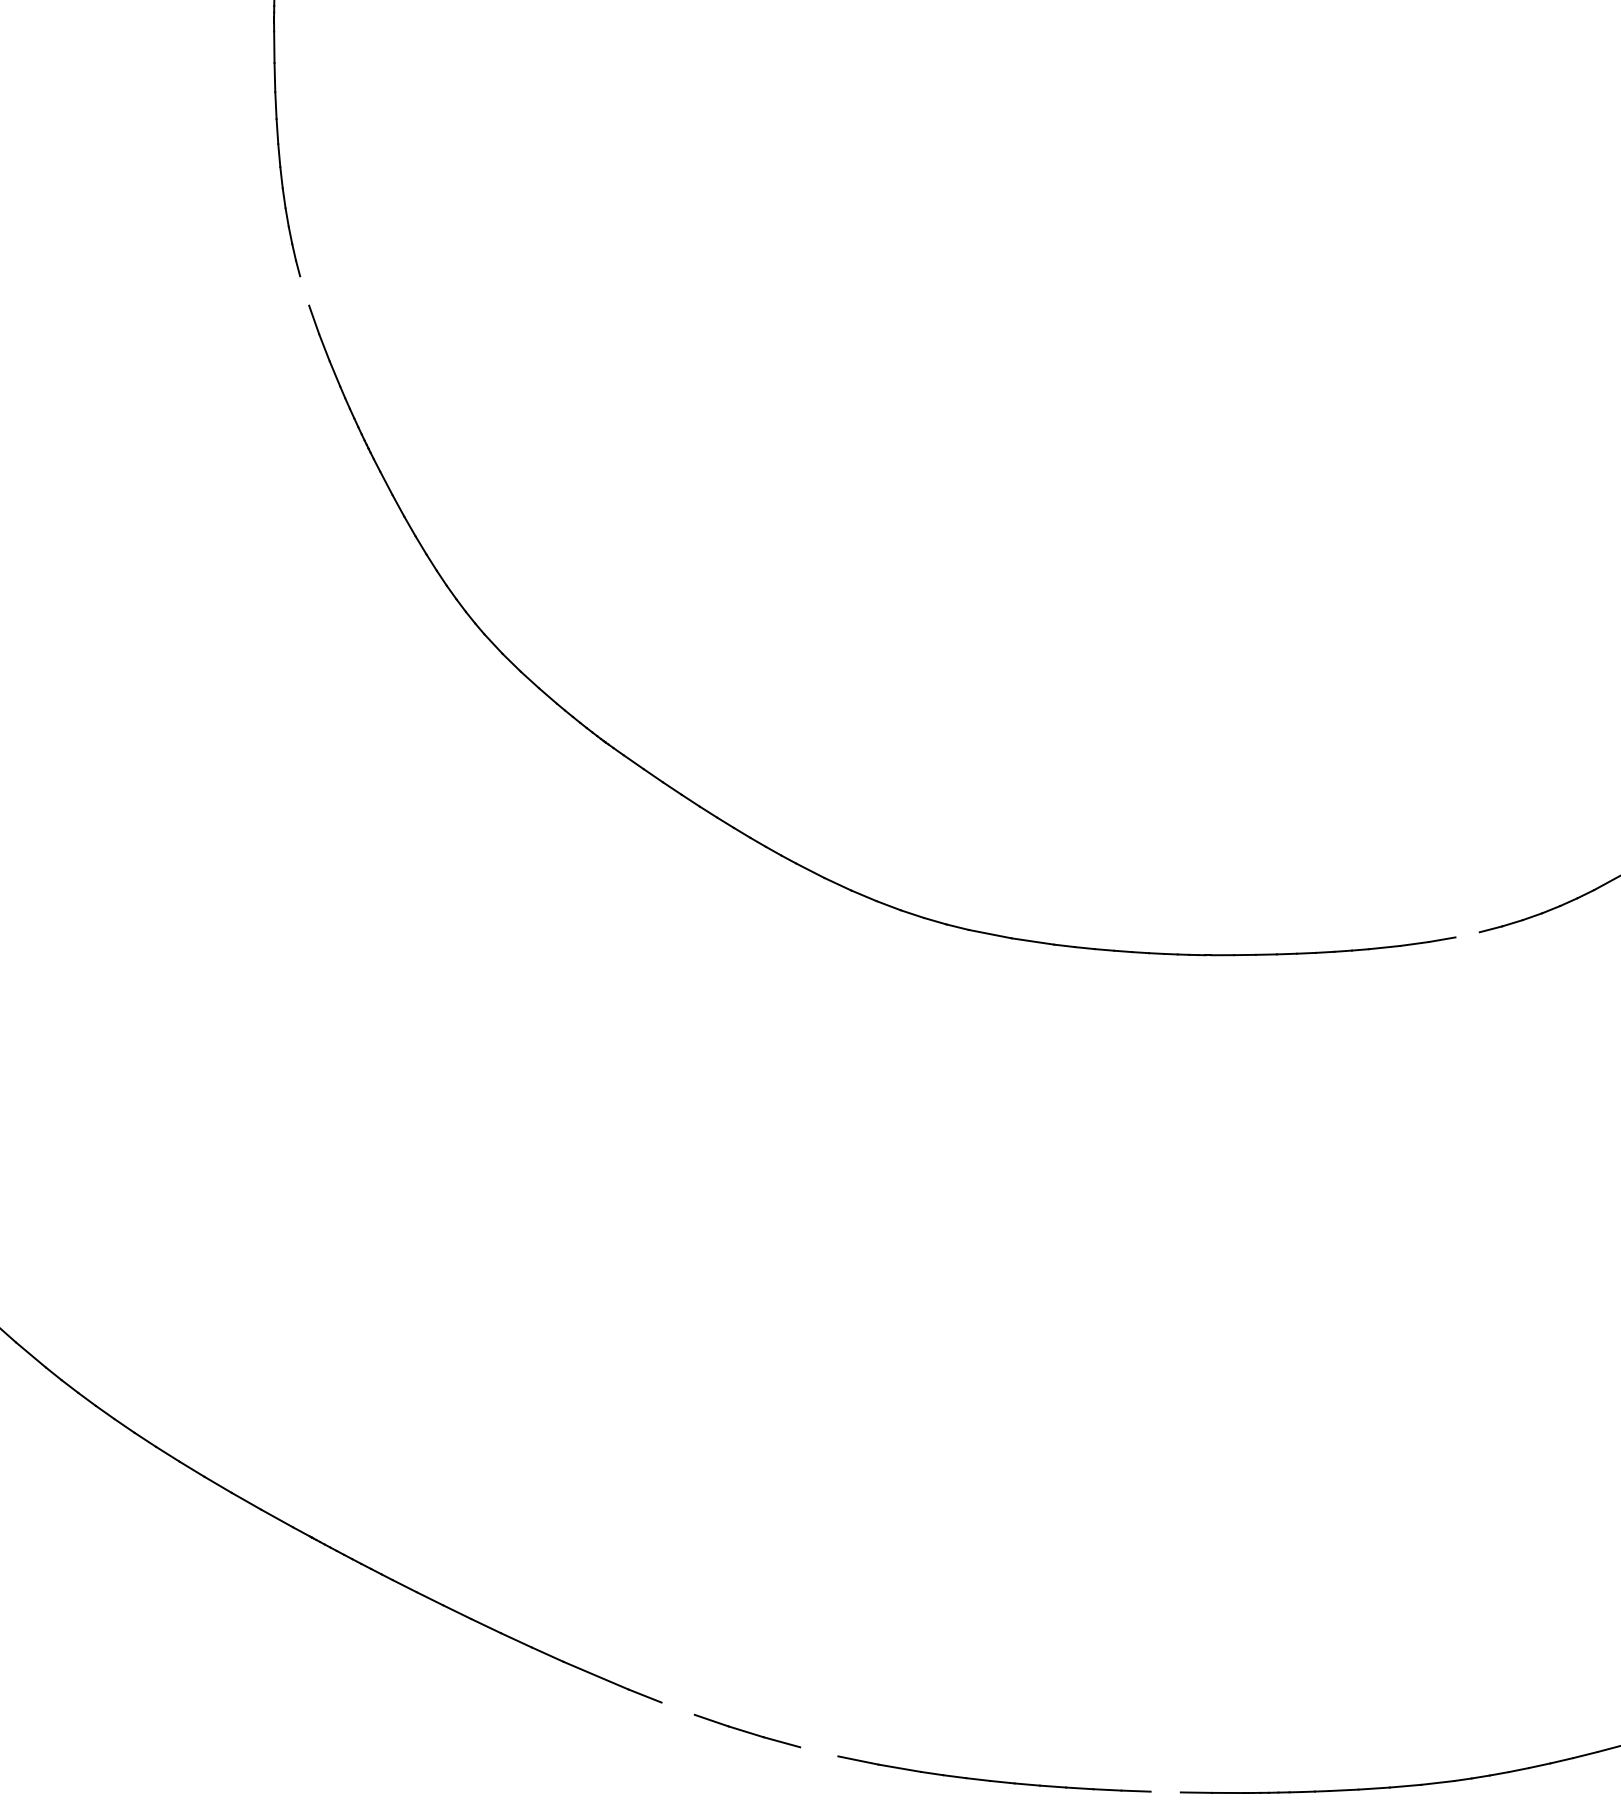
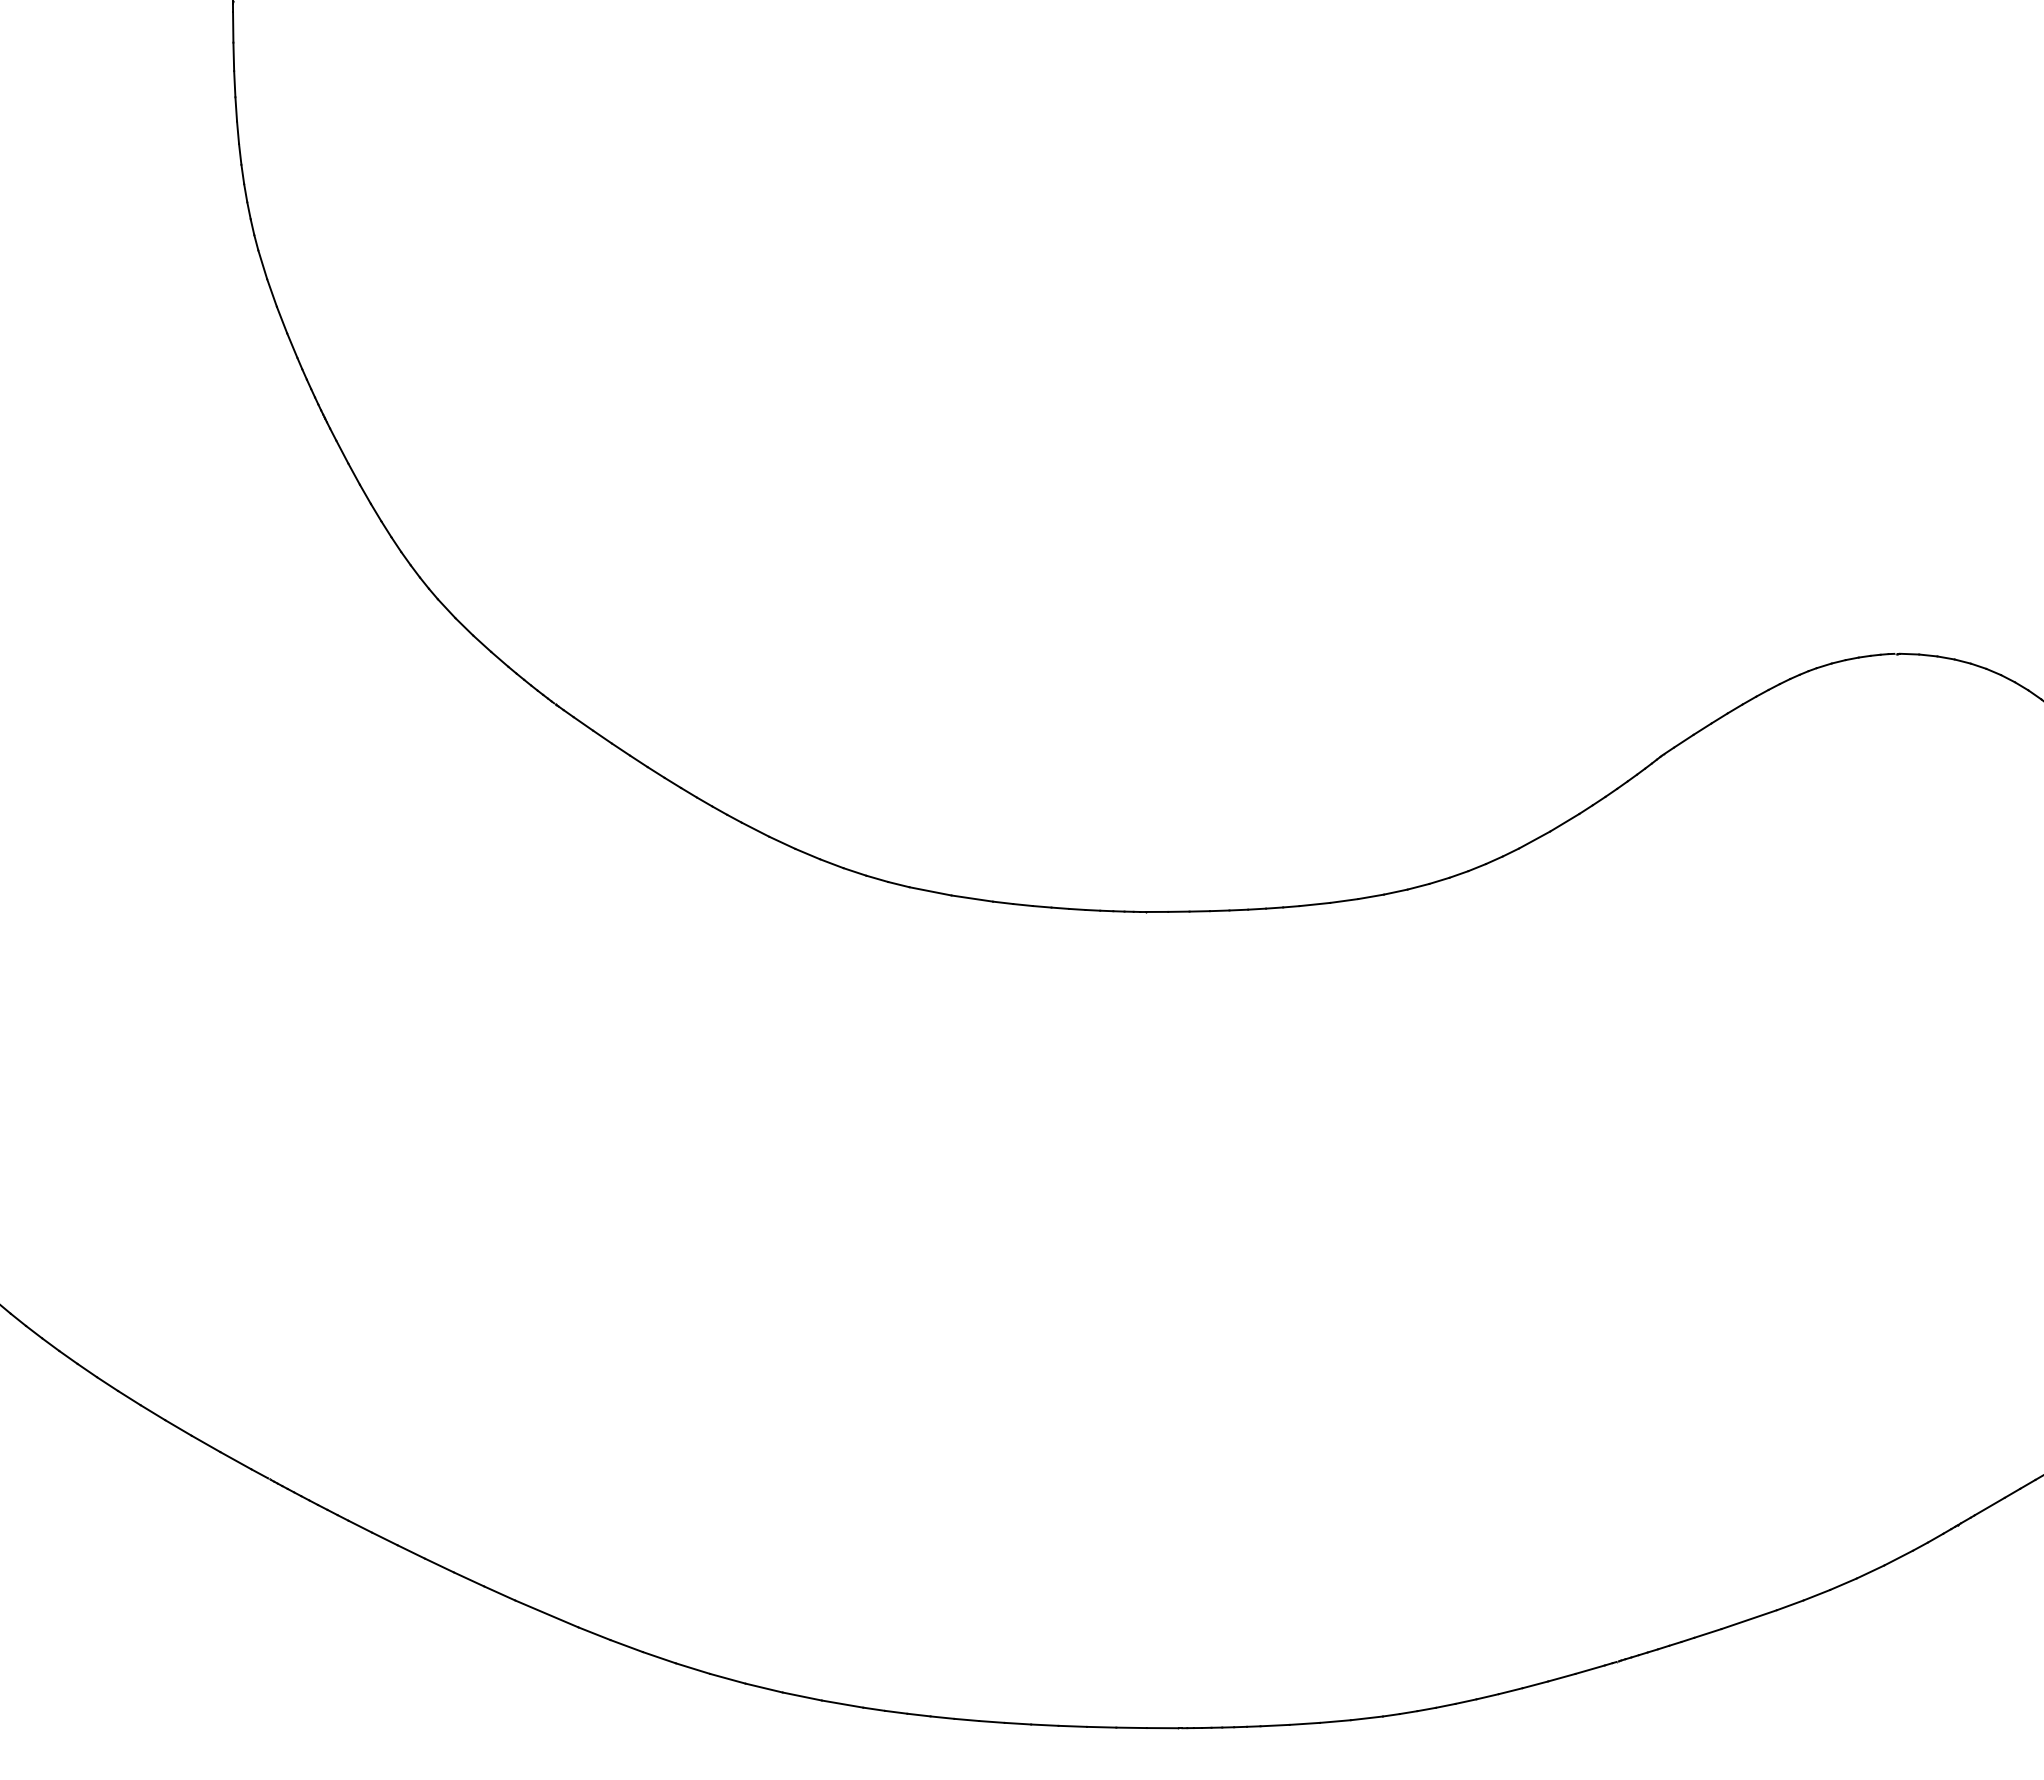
line: (304, 290) -> (262, 264), added
line: (1467, 934) -> (1395, 891), added
line: (677, 1709) -> (626, 1646), added
line: (818, 1751) -> (763, 1687), added
line: (1165, 1791) -> (1101, 1726), added

